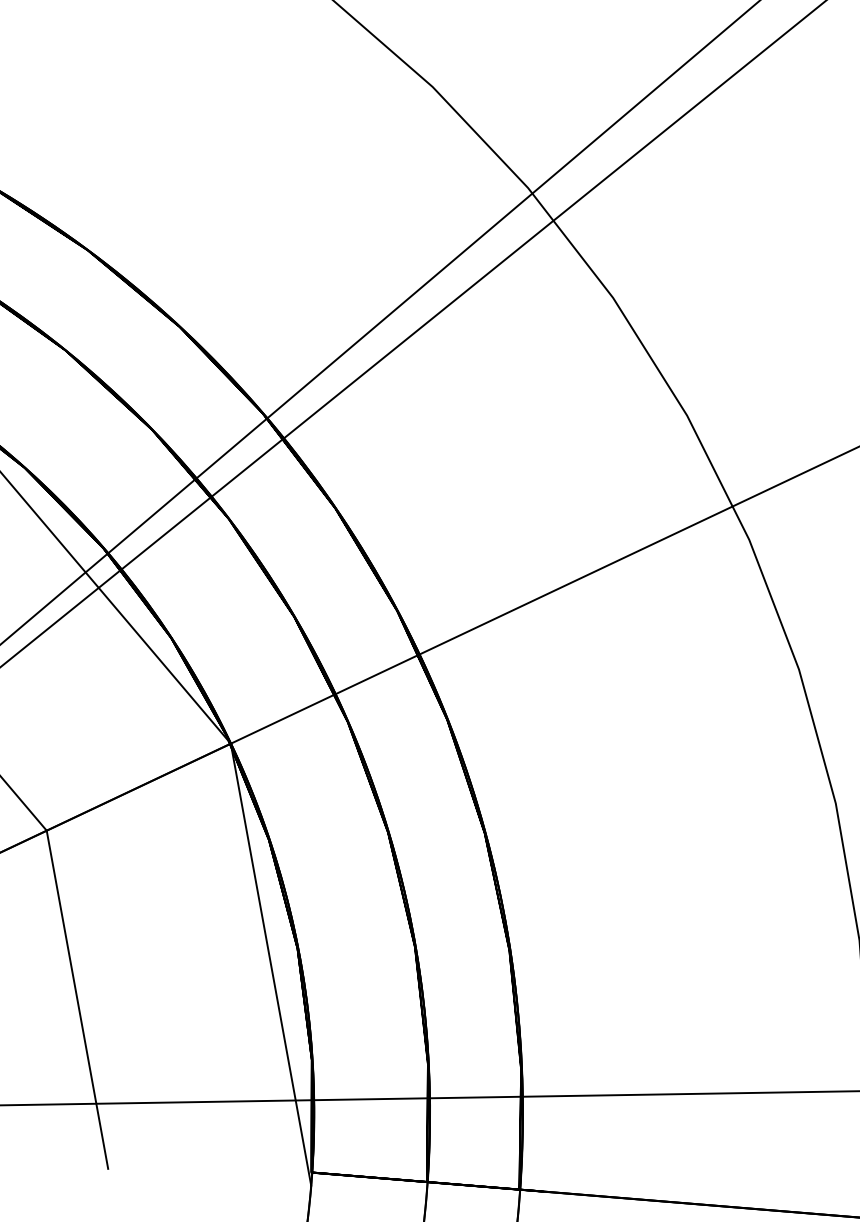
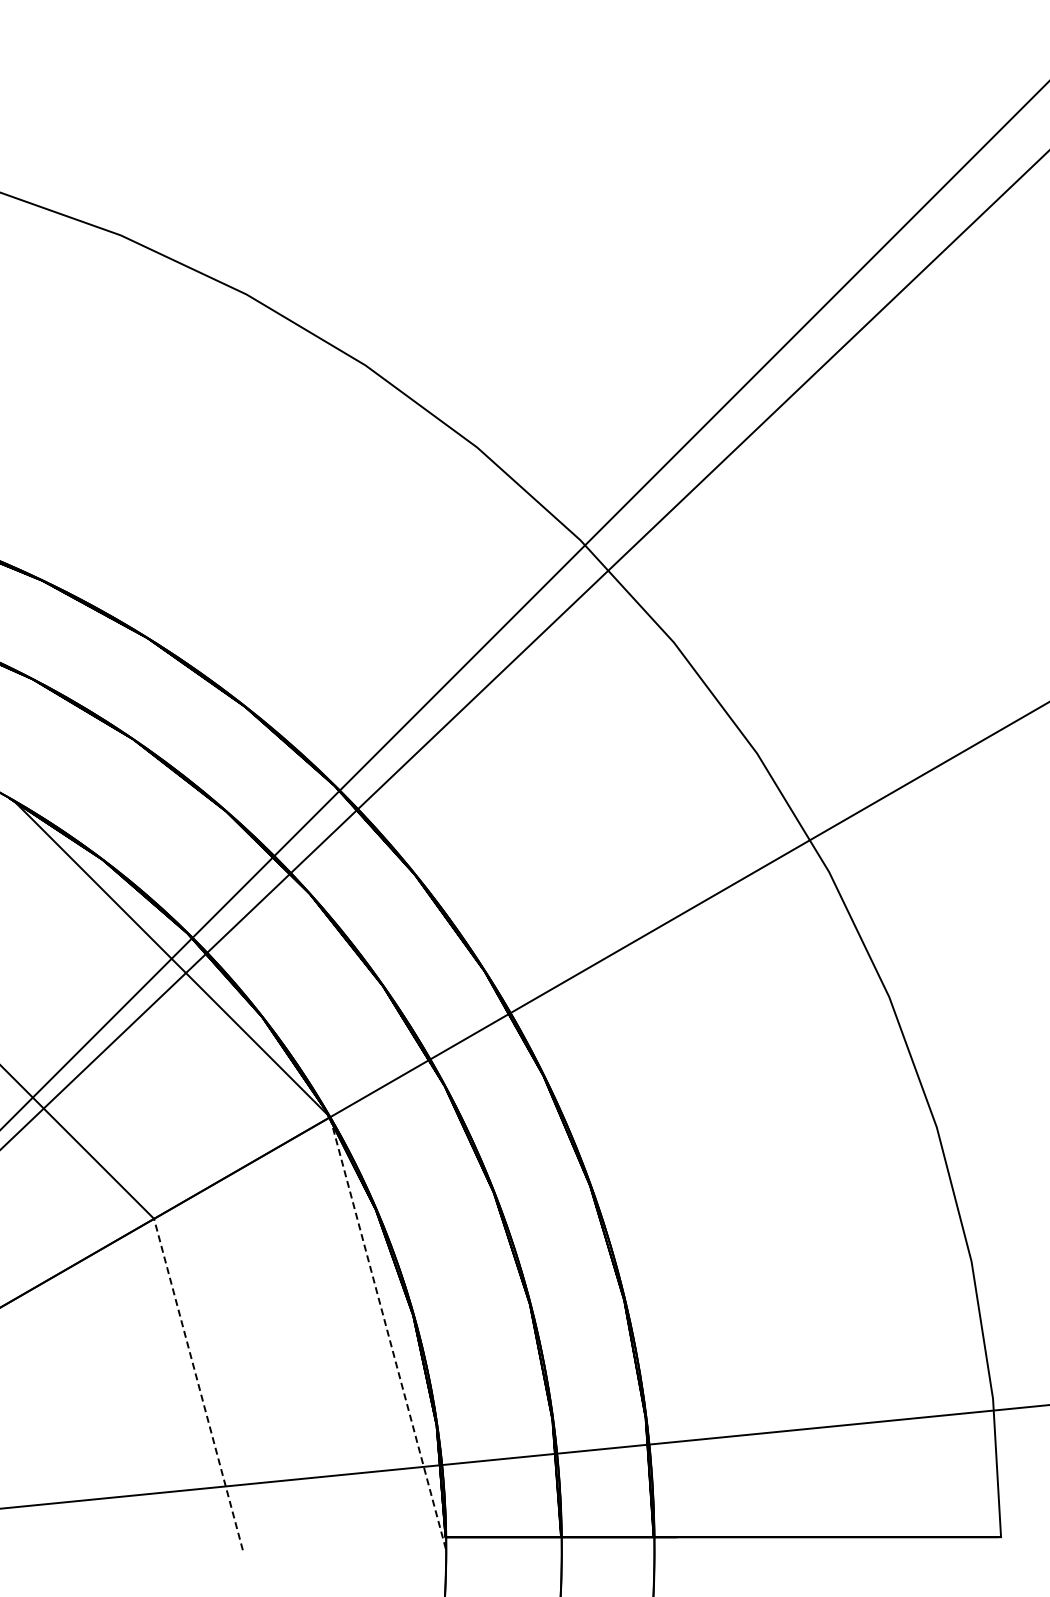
line: (271, 965) -> (388, 1334), solid -> dashed
line: (77, 999) -> (198, 1384), solid -> dashed

